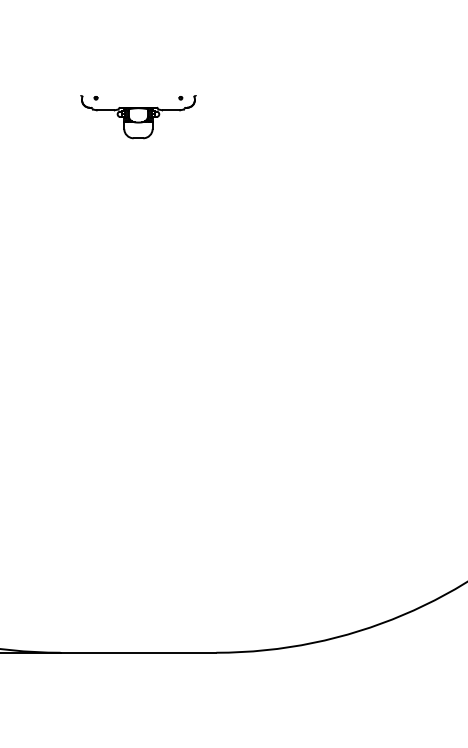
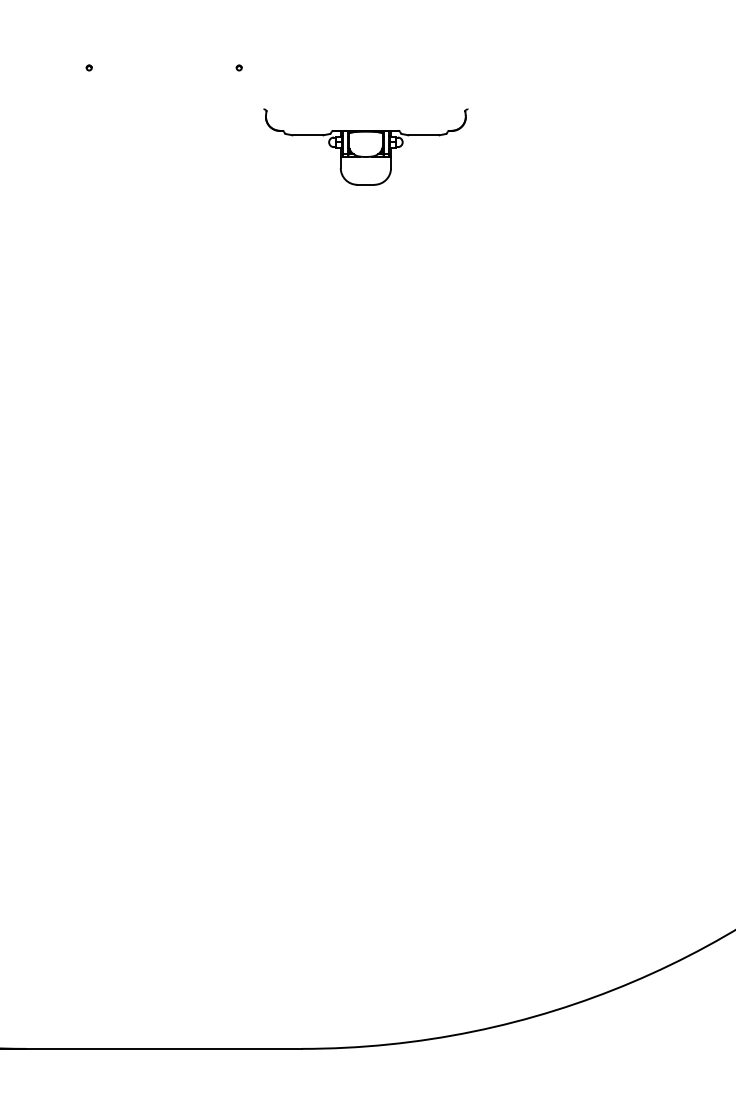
part: (138, 117) -> (365, 148), moved

